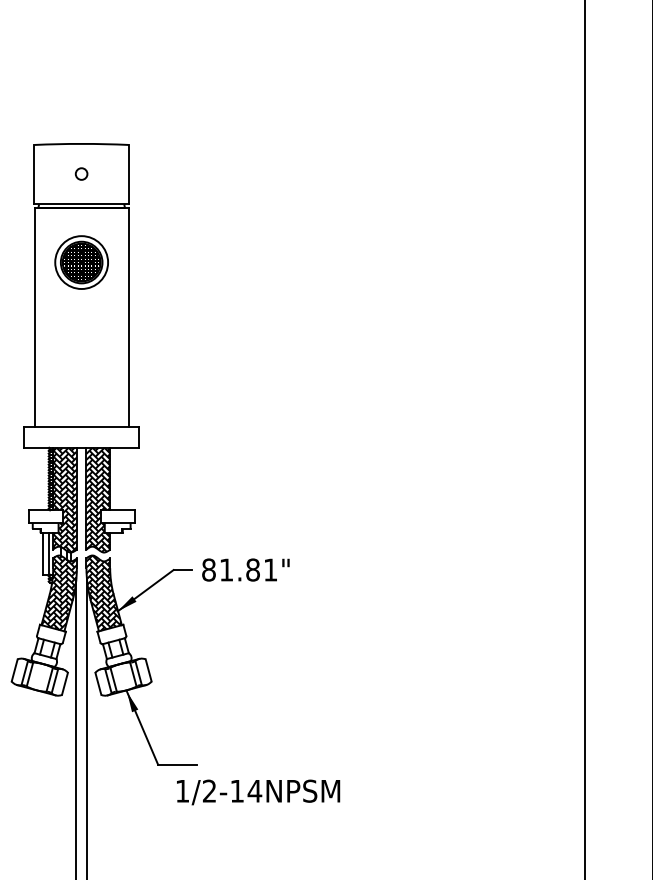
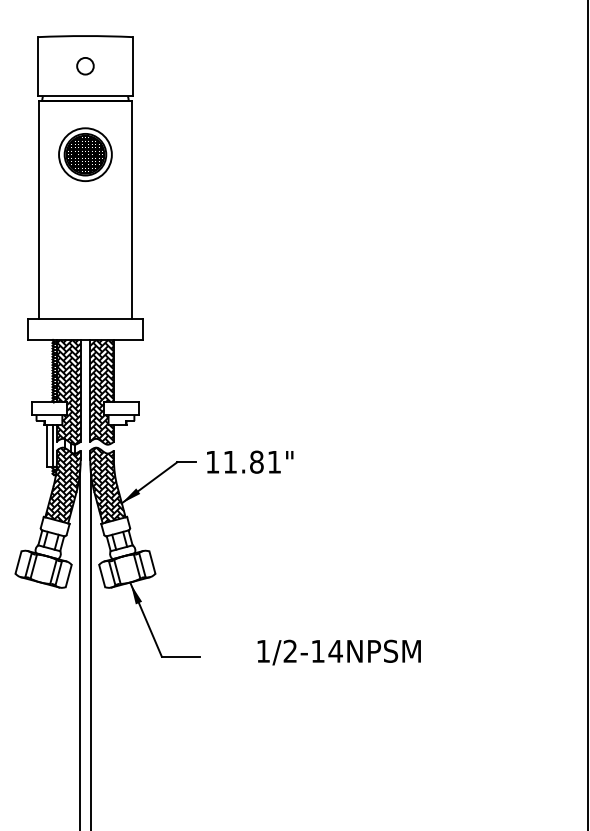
circle: (81, 173) -> (85, 65), size x1.43
text: (208, 569) -> (212, 461), 81.81" -> 11.81"
text: (258, 792) -> (339, 652), moved

